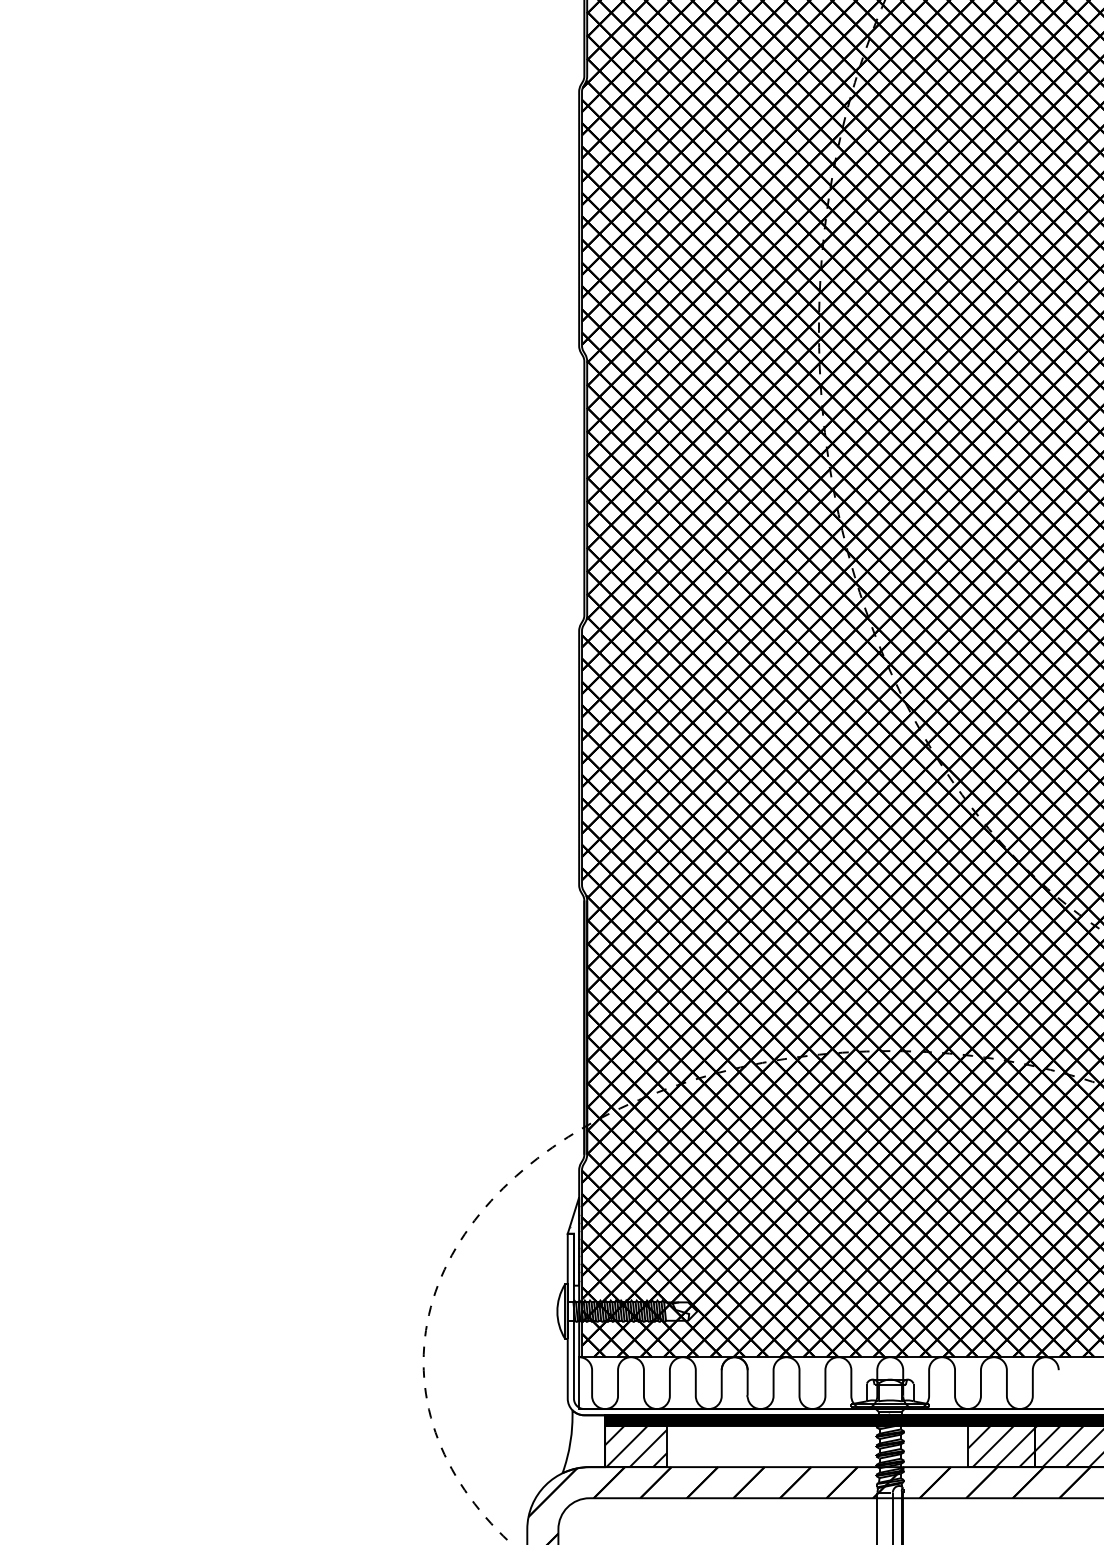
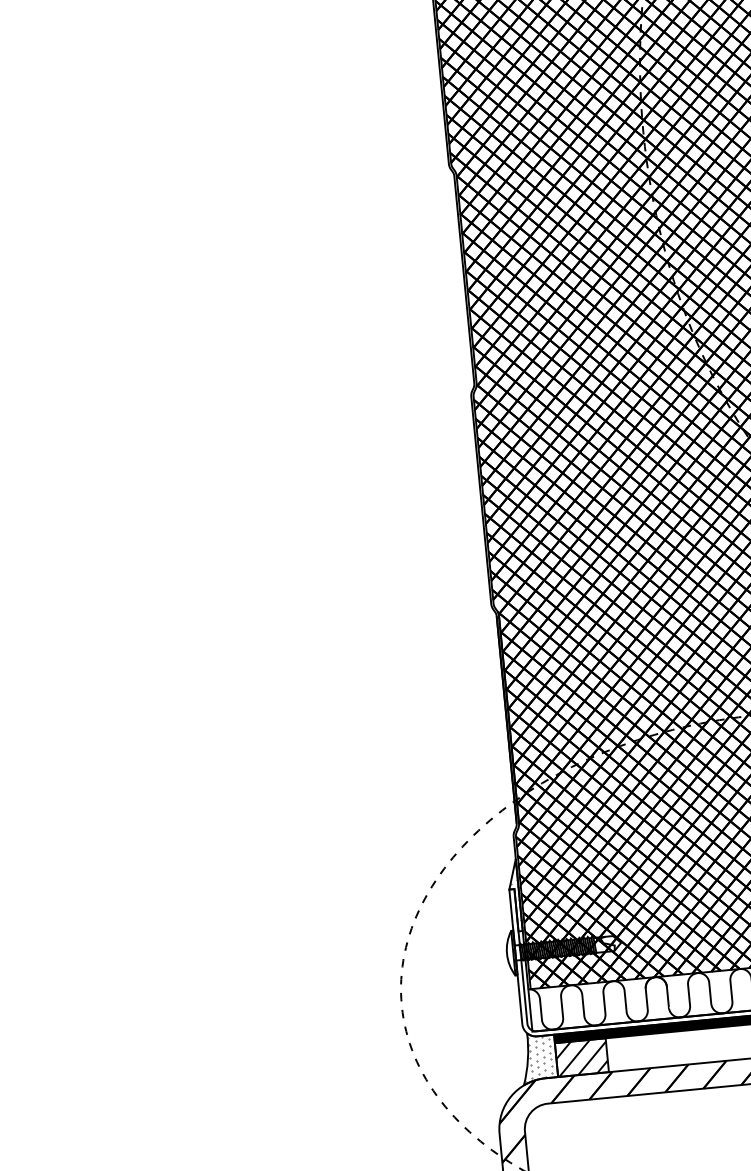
hatch: (581, 1442) -> (536, 1058), added

